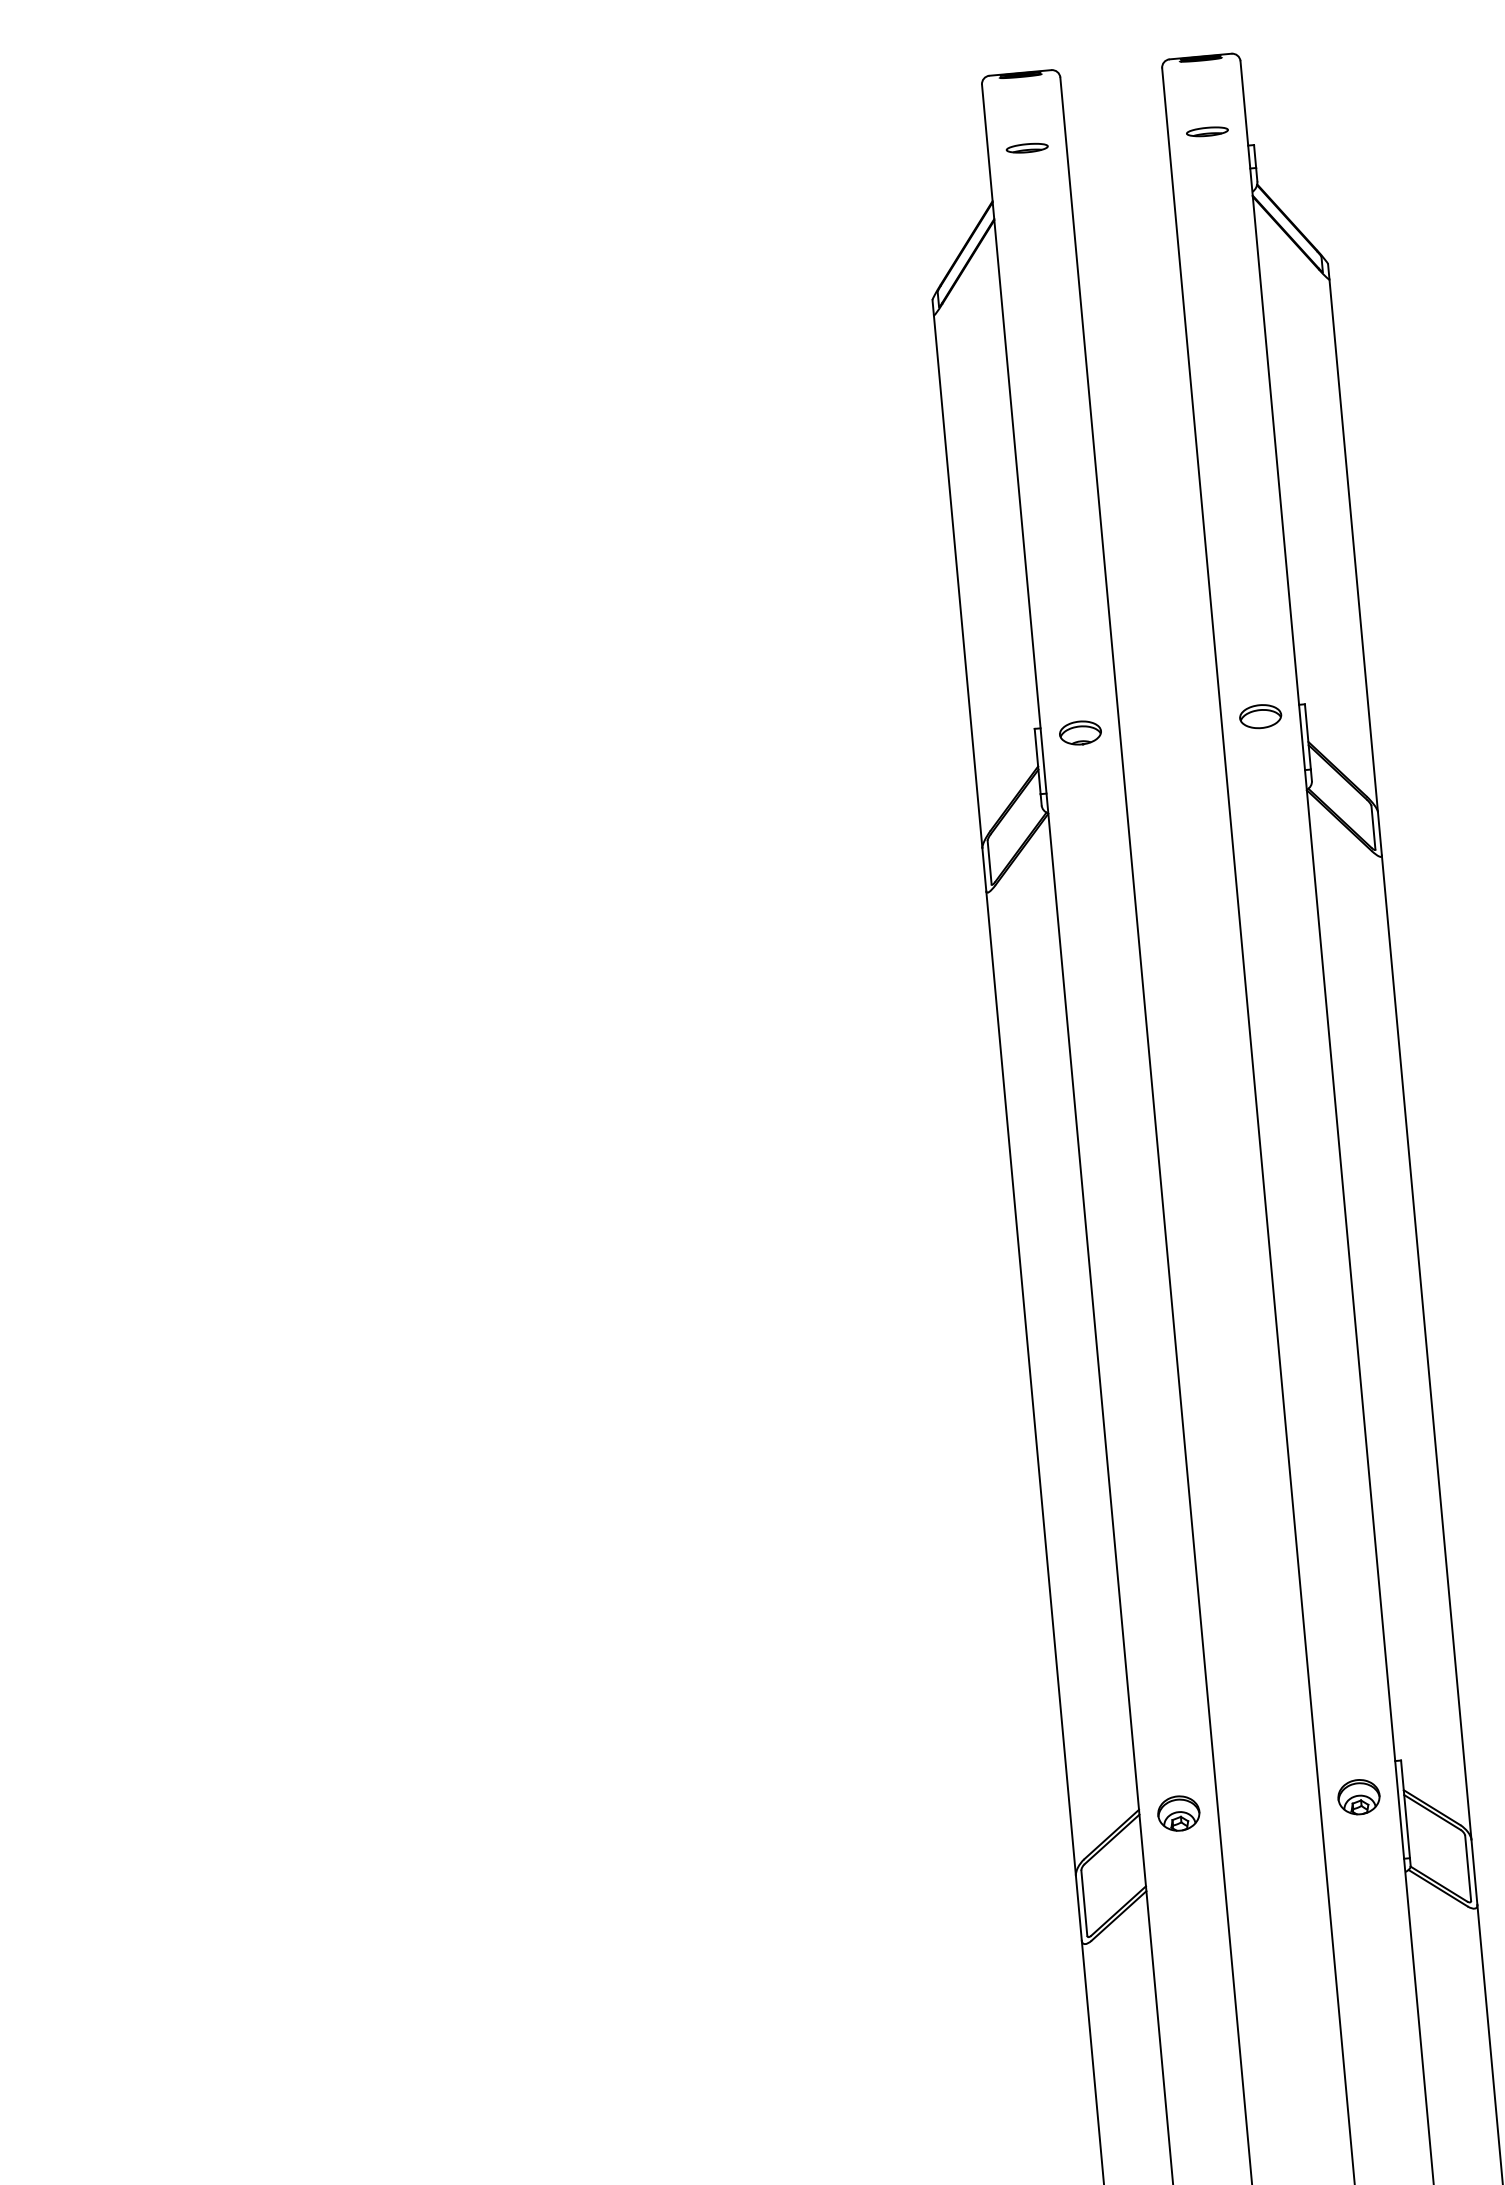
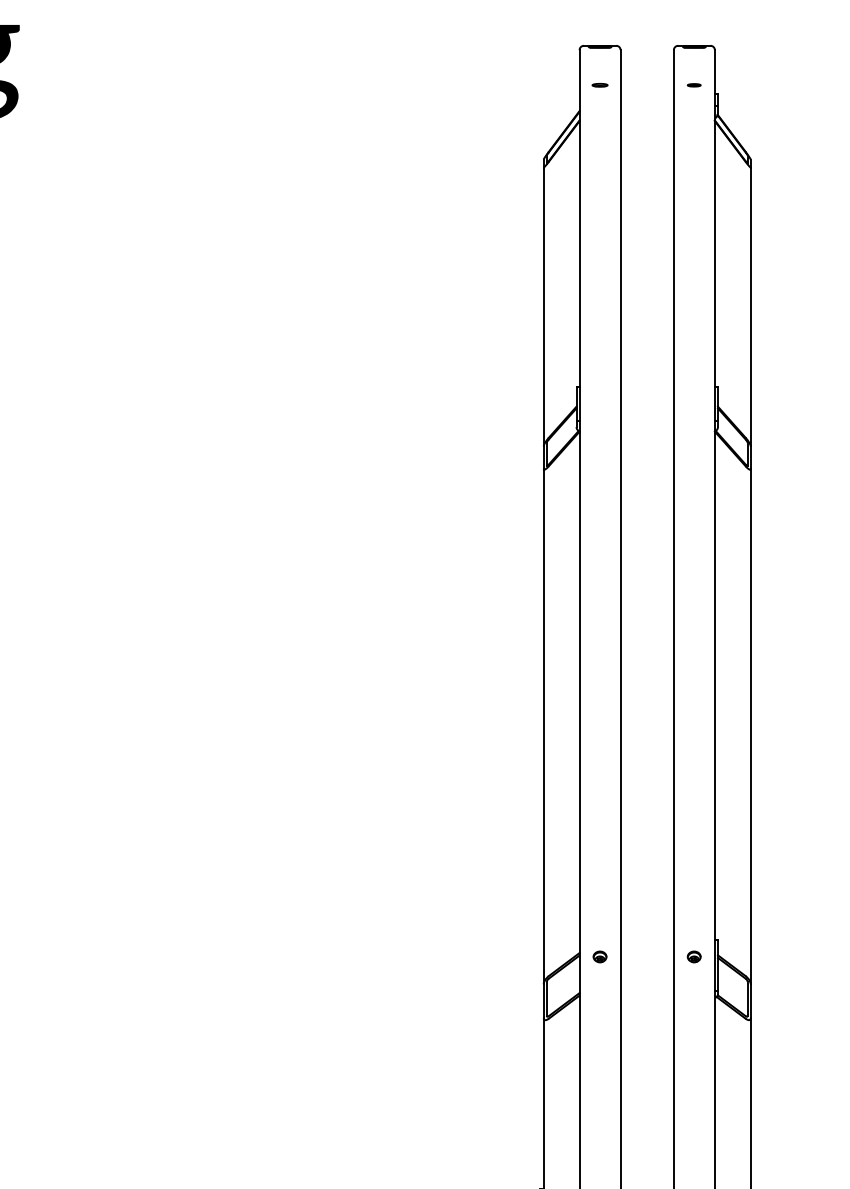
part: (1205, 132) -> (693, 85), size x0.6
part: (1026, 148) -> (599, 85), size x0.7
part: (1258, 717) -> (693, 391), removed
part: (1079, 733) -> (599, 391), removed
part: (1357, 1796) -> (693, 956), size x0.6
part: (1177, 1812) -> (599, 956), size x0.6

